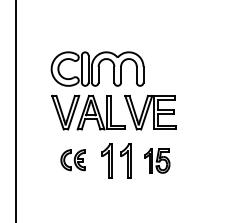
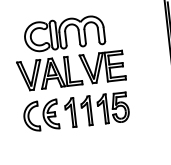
part: (97, 68) -> (64, 33), moved
part: (72, 159) -> (40, 115), size x1.67
part: (157, 160) -> (113, 107), size x1.43

